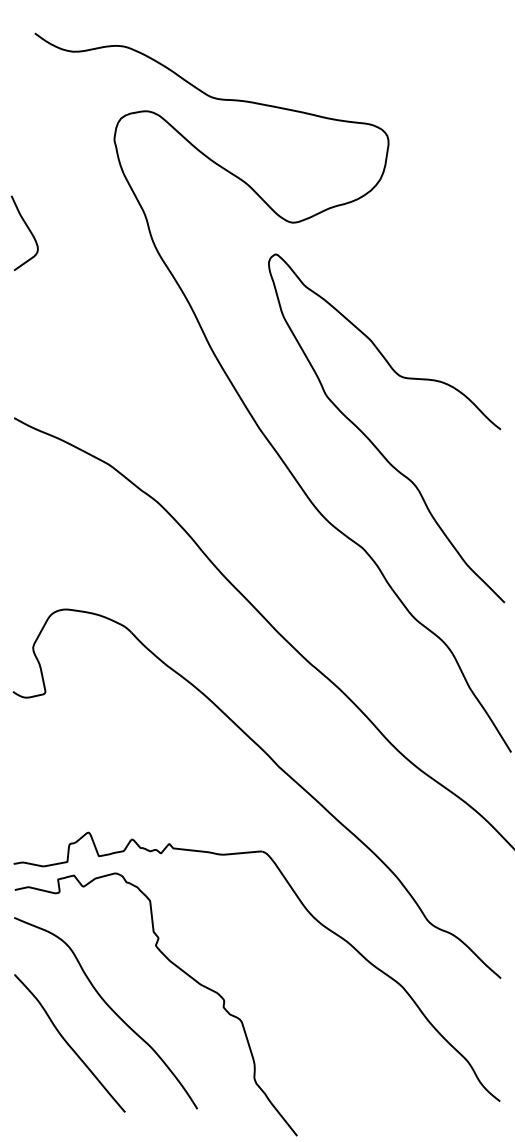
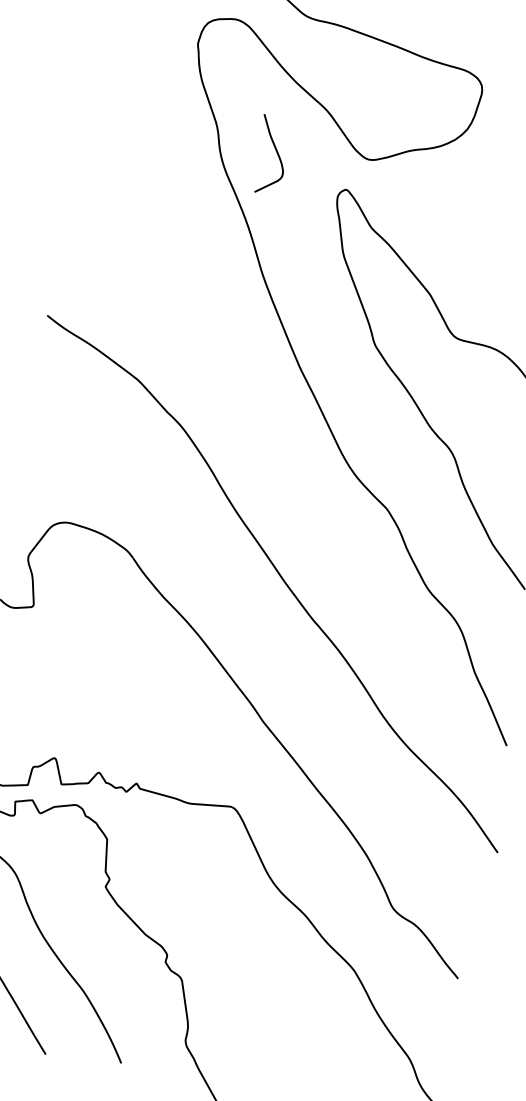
curve: (28, 230) -> (276, 152), moved

